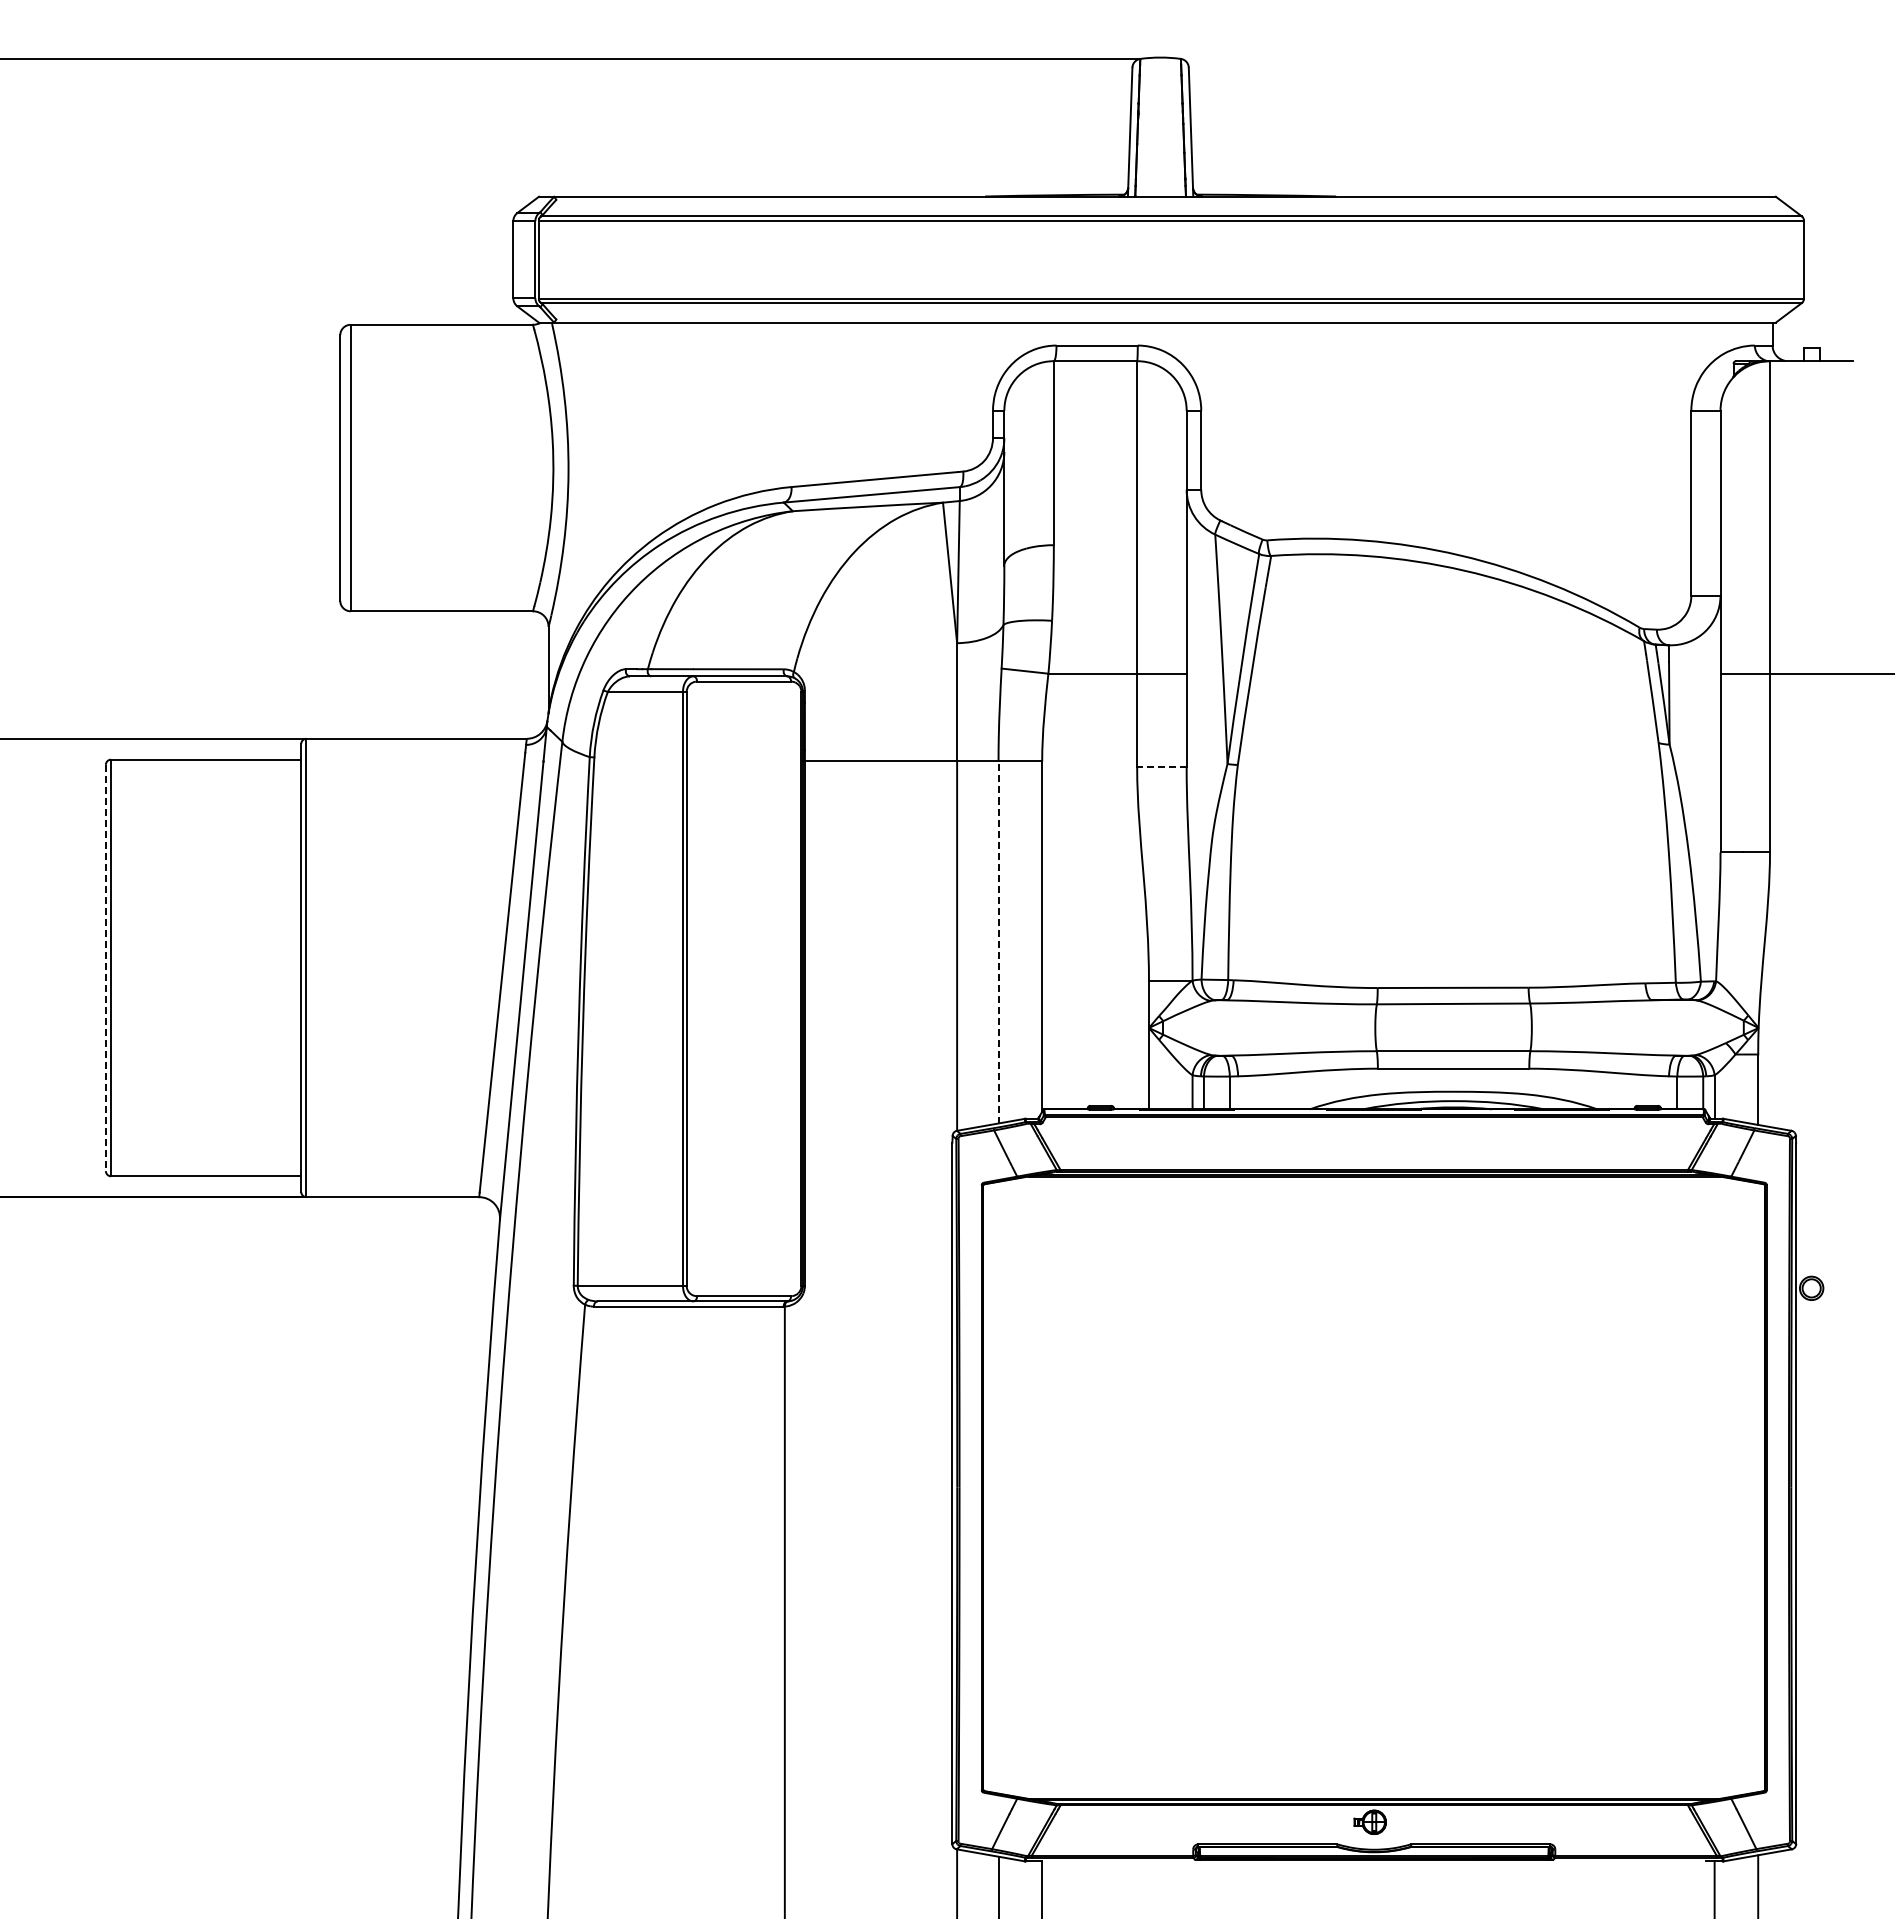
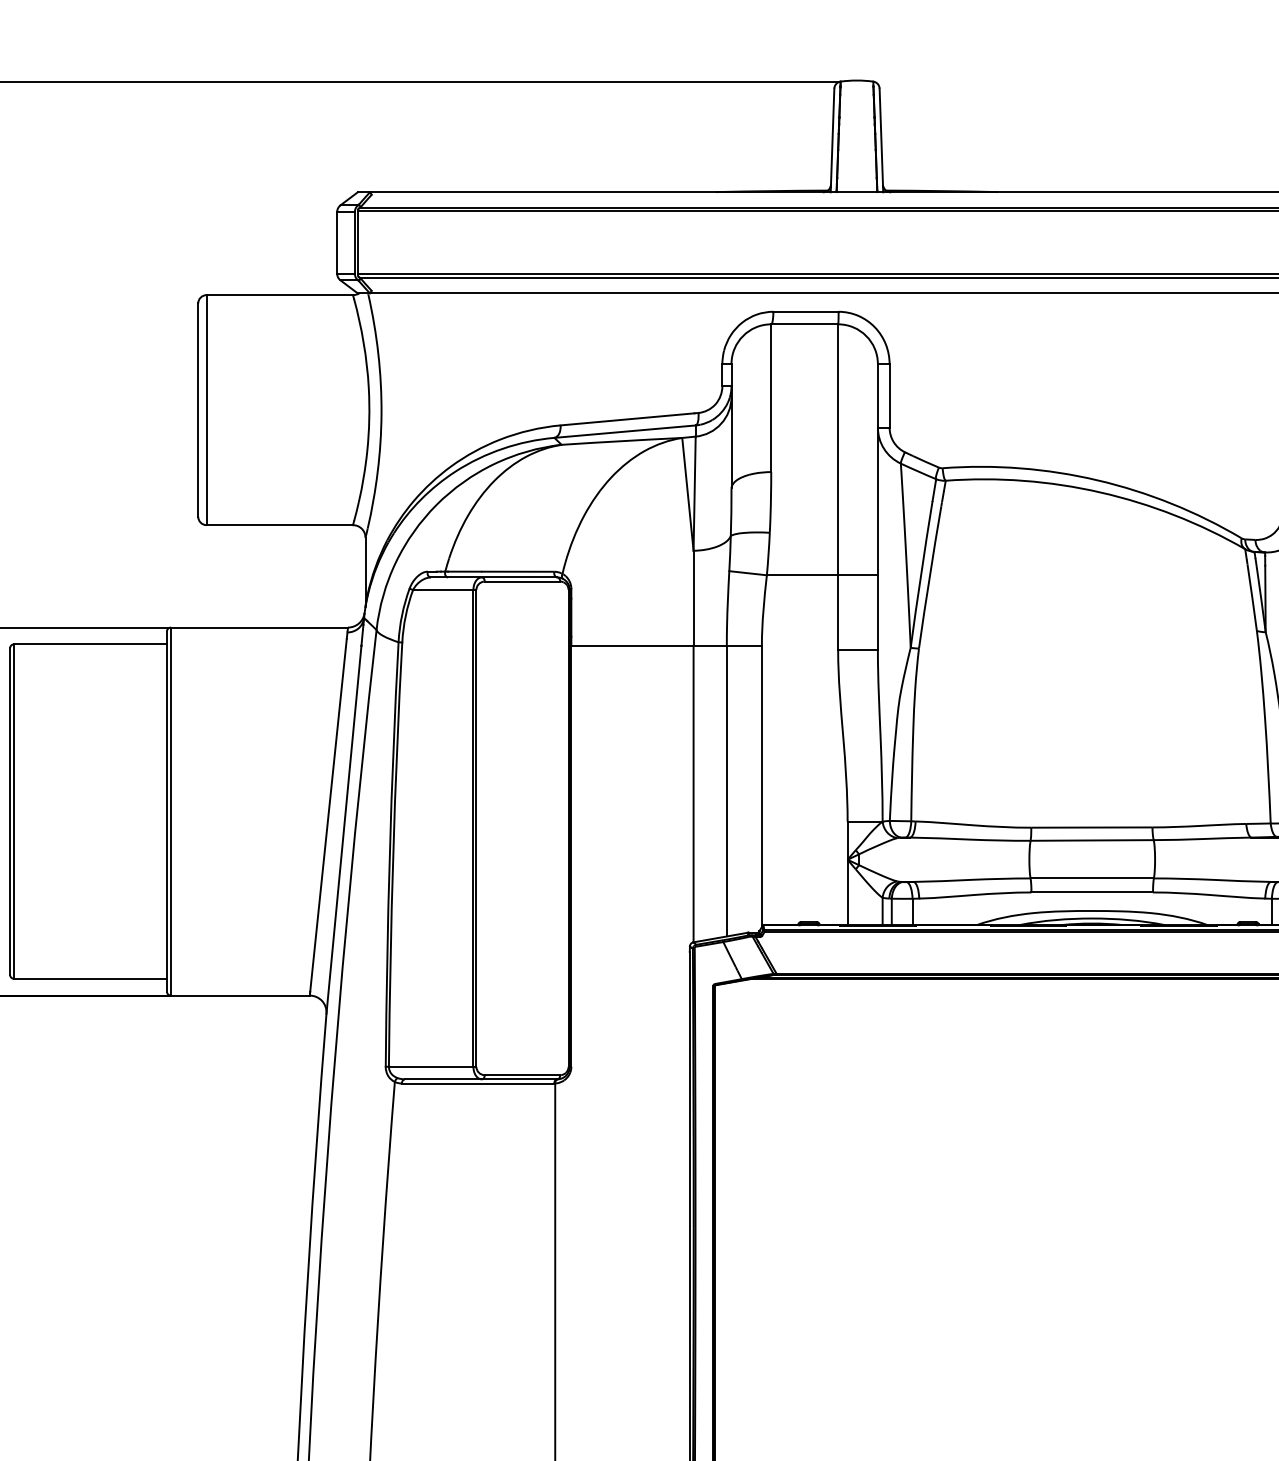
line: (1161, 767) -> (857, 650), dashed -> solid
line: (998, 941) -> (726, 790), dashed -> solid
line: (105, 968) -> (9, 812), dashed -> solid

